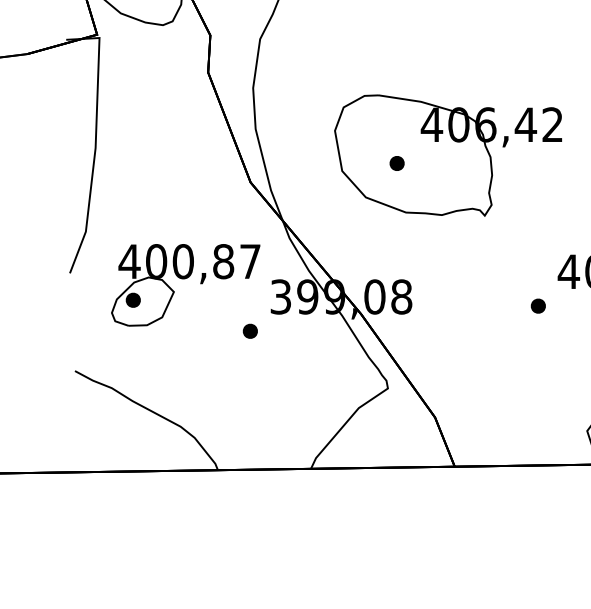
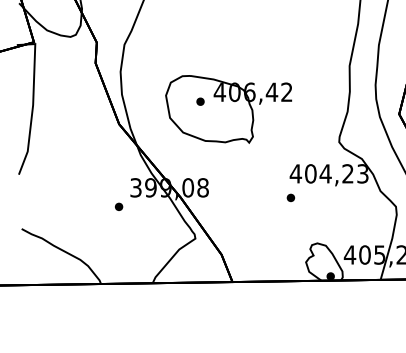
part: (397, 163) -> (200, 101), moved
part: (184, 285) -> (82, 181), removed
part: (537, 305) -> (290, 197), moved

